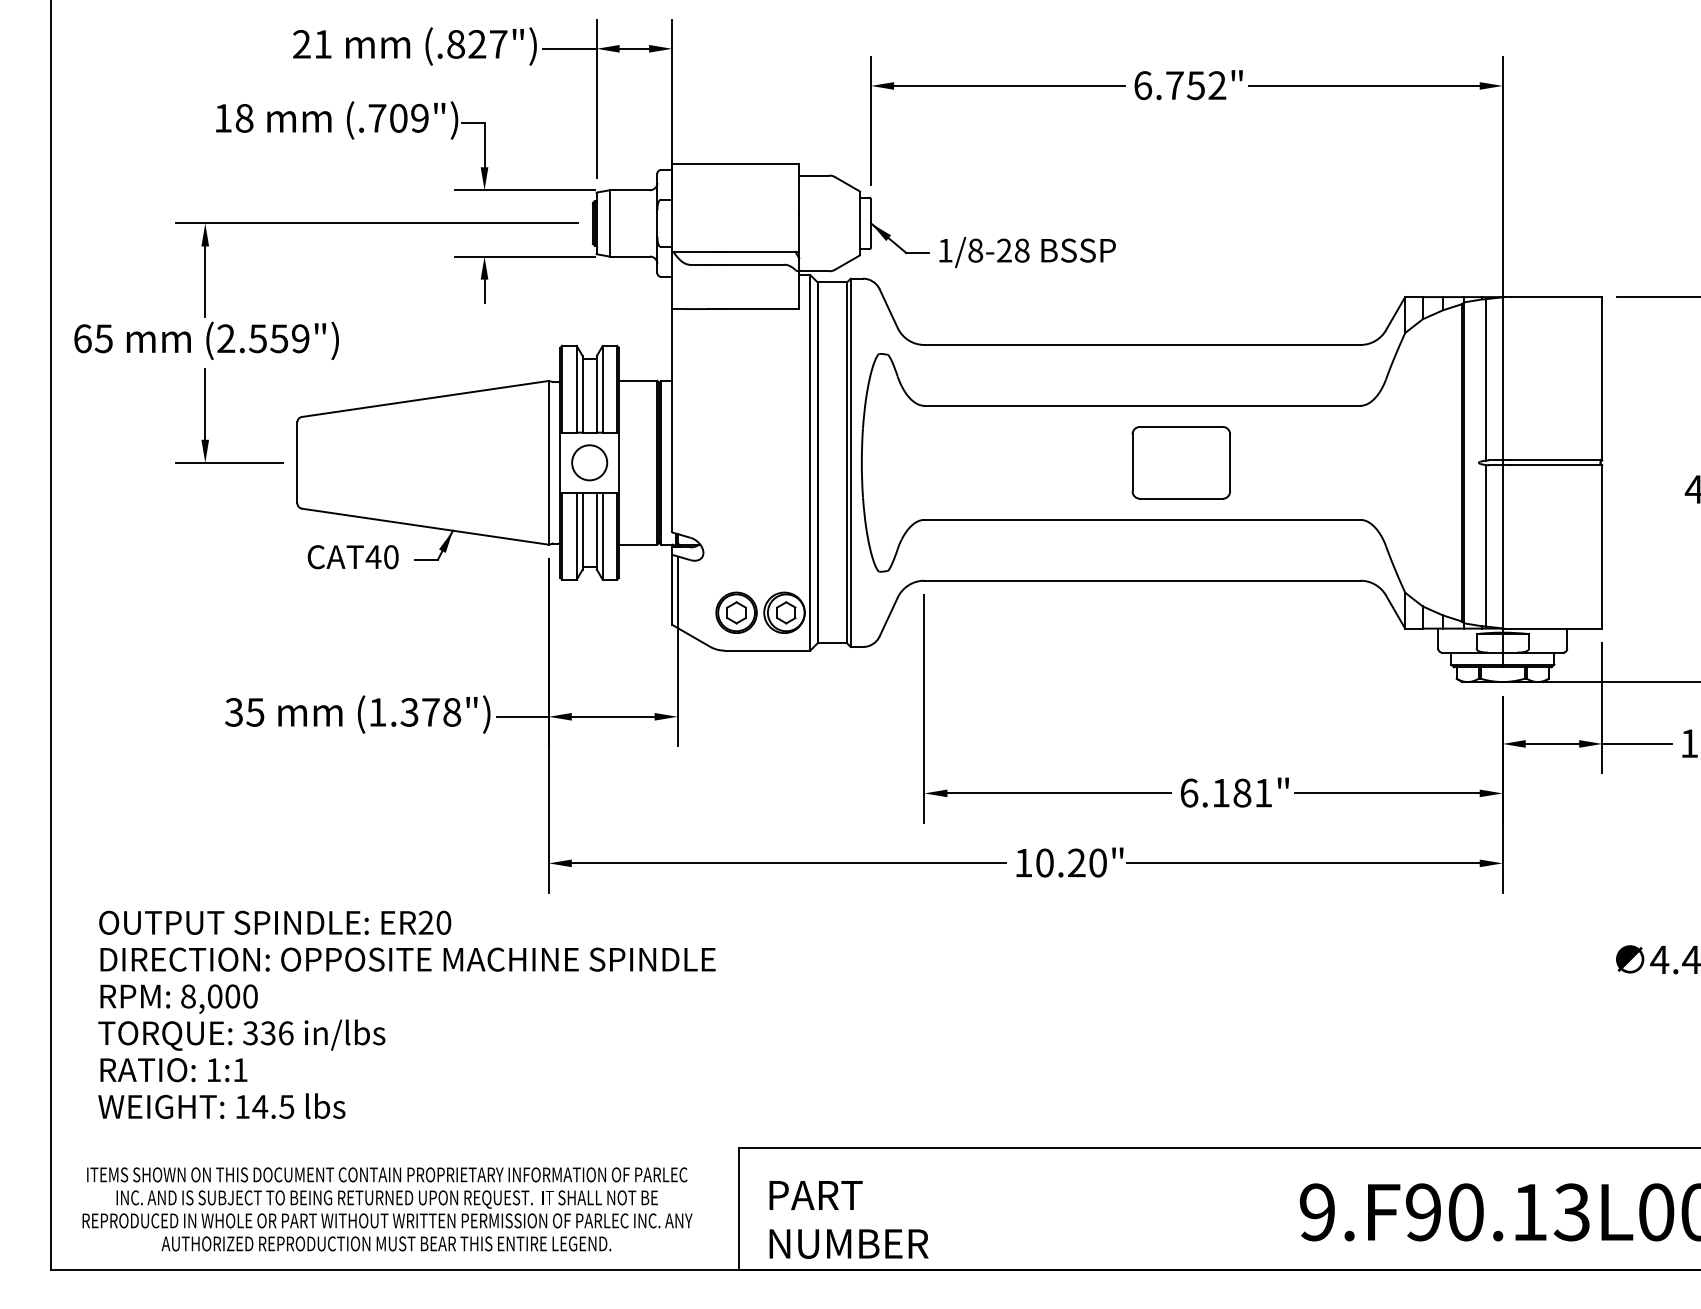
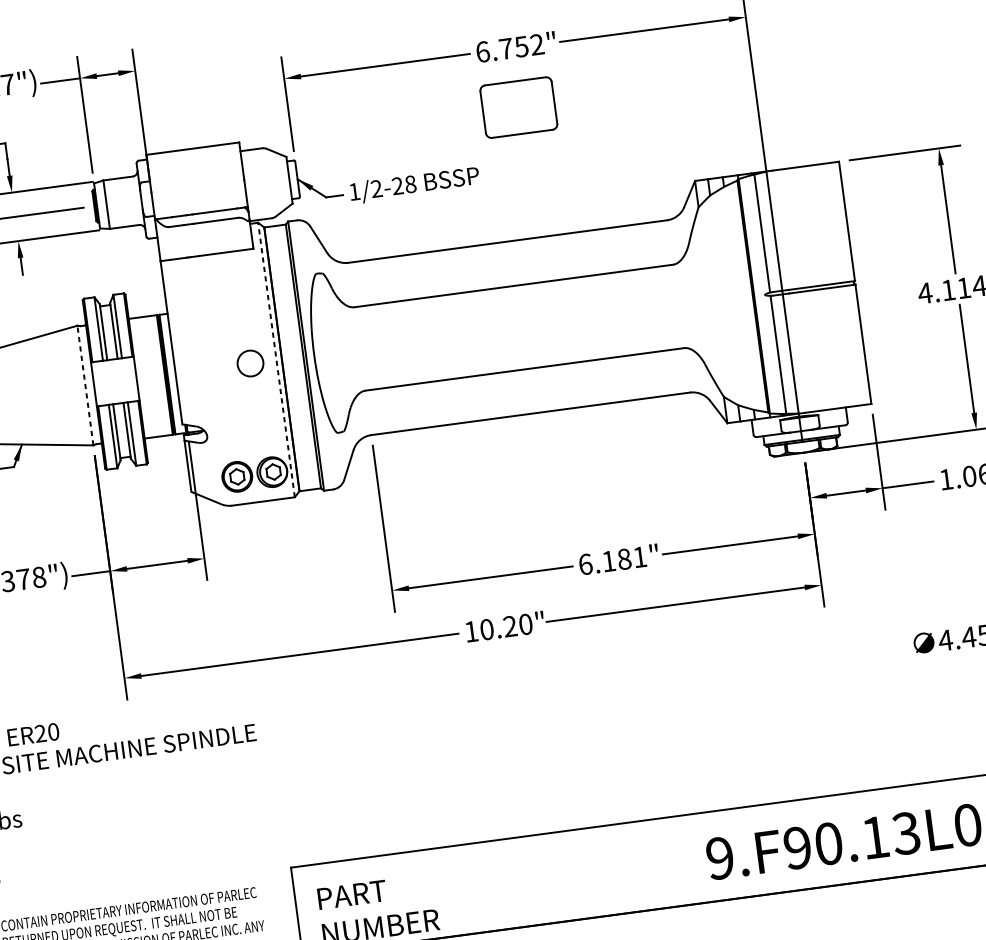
text: (975, 250) -> (376, 188), 1/8-28 -> 1/2-28
line: (548, 462) -> (85, 385), solid -> dashed
circle: (589, 462) -> (250, 363), moved
line: (810, 462) -> (276, 359), solid -> dashed
part: (1180, 462) -> (518, 107), moved

